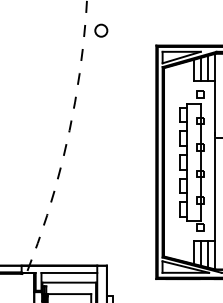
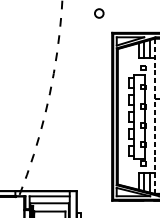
circle: (101, 30) -> (99, 13), moved
line: (215, 161) -> (154, 116), solid -> dashed

